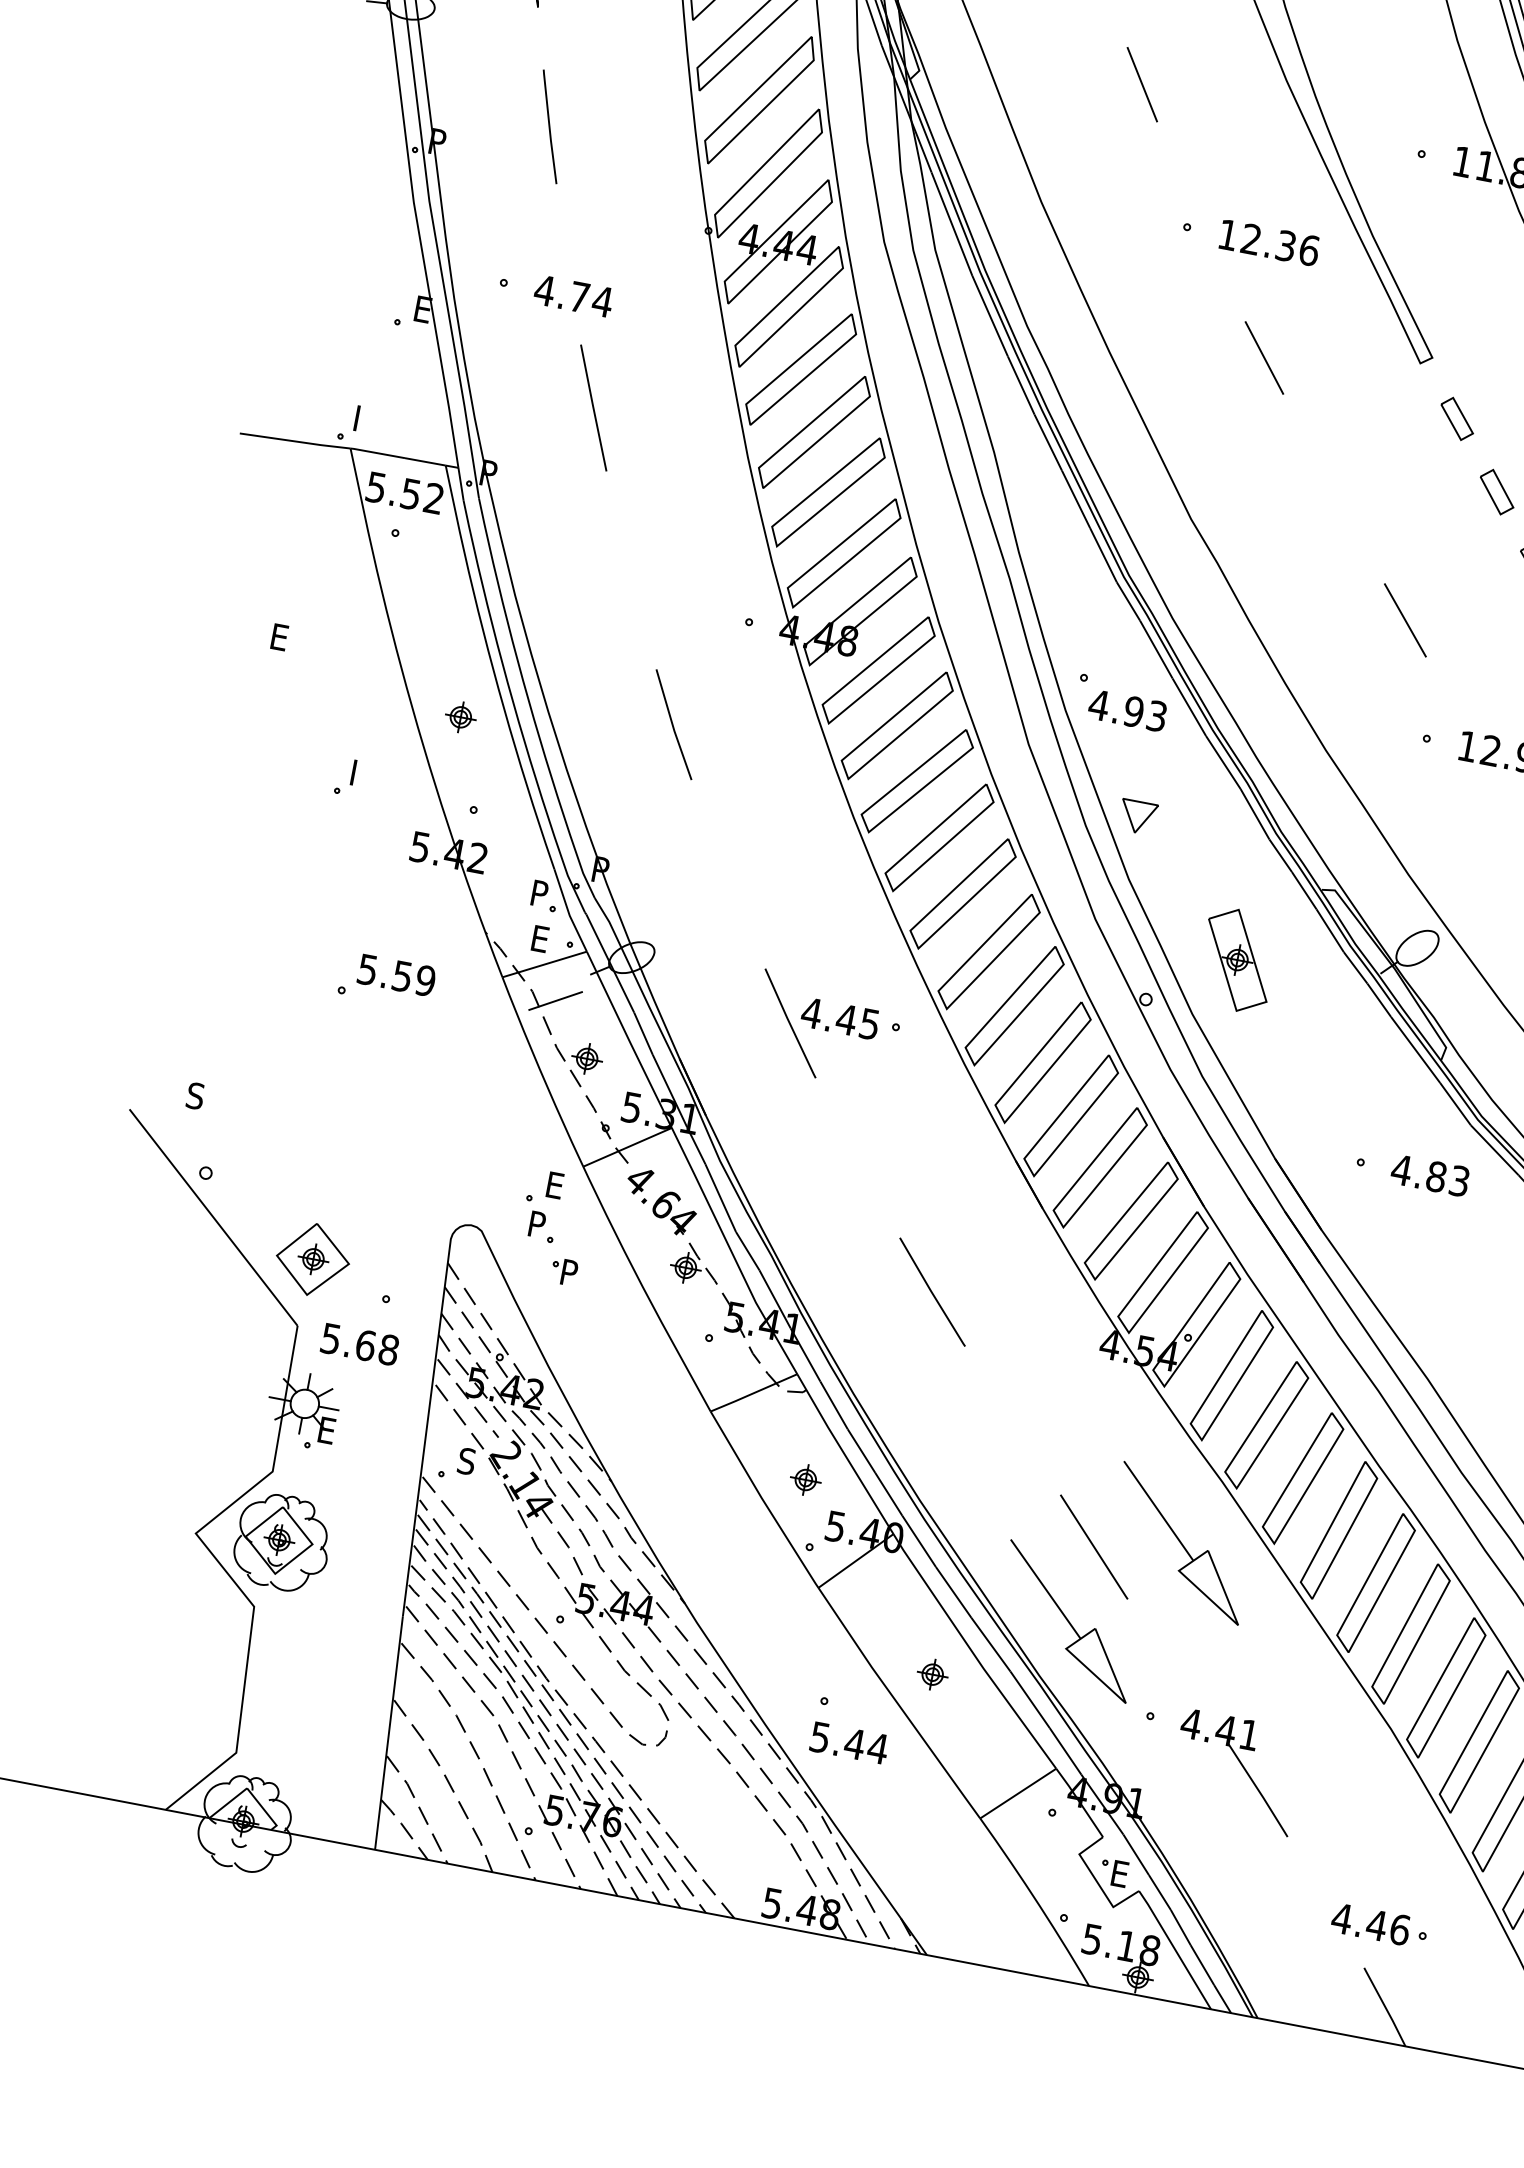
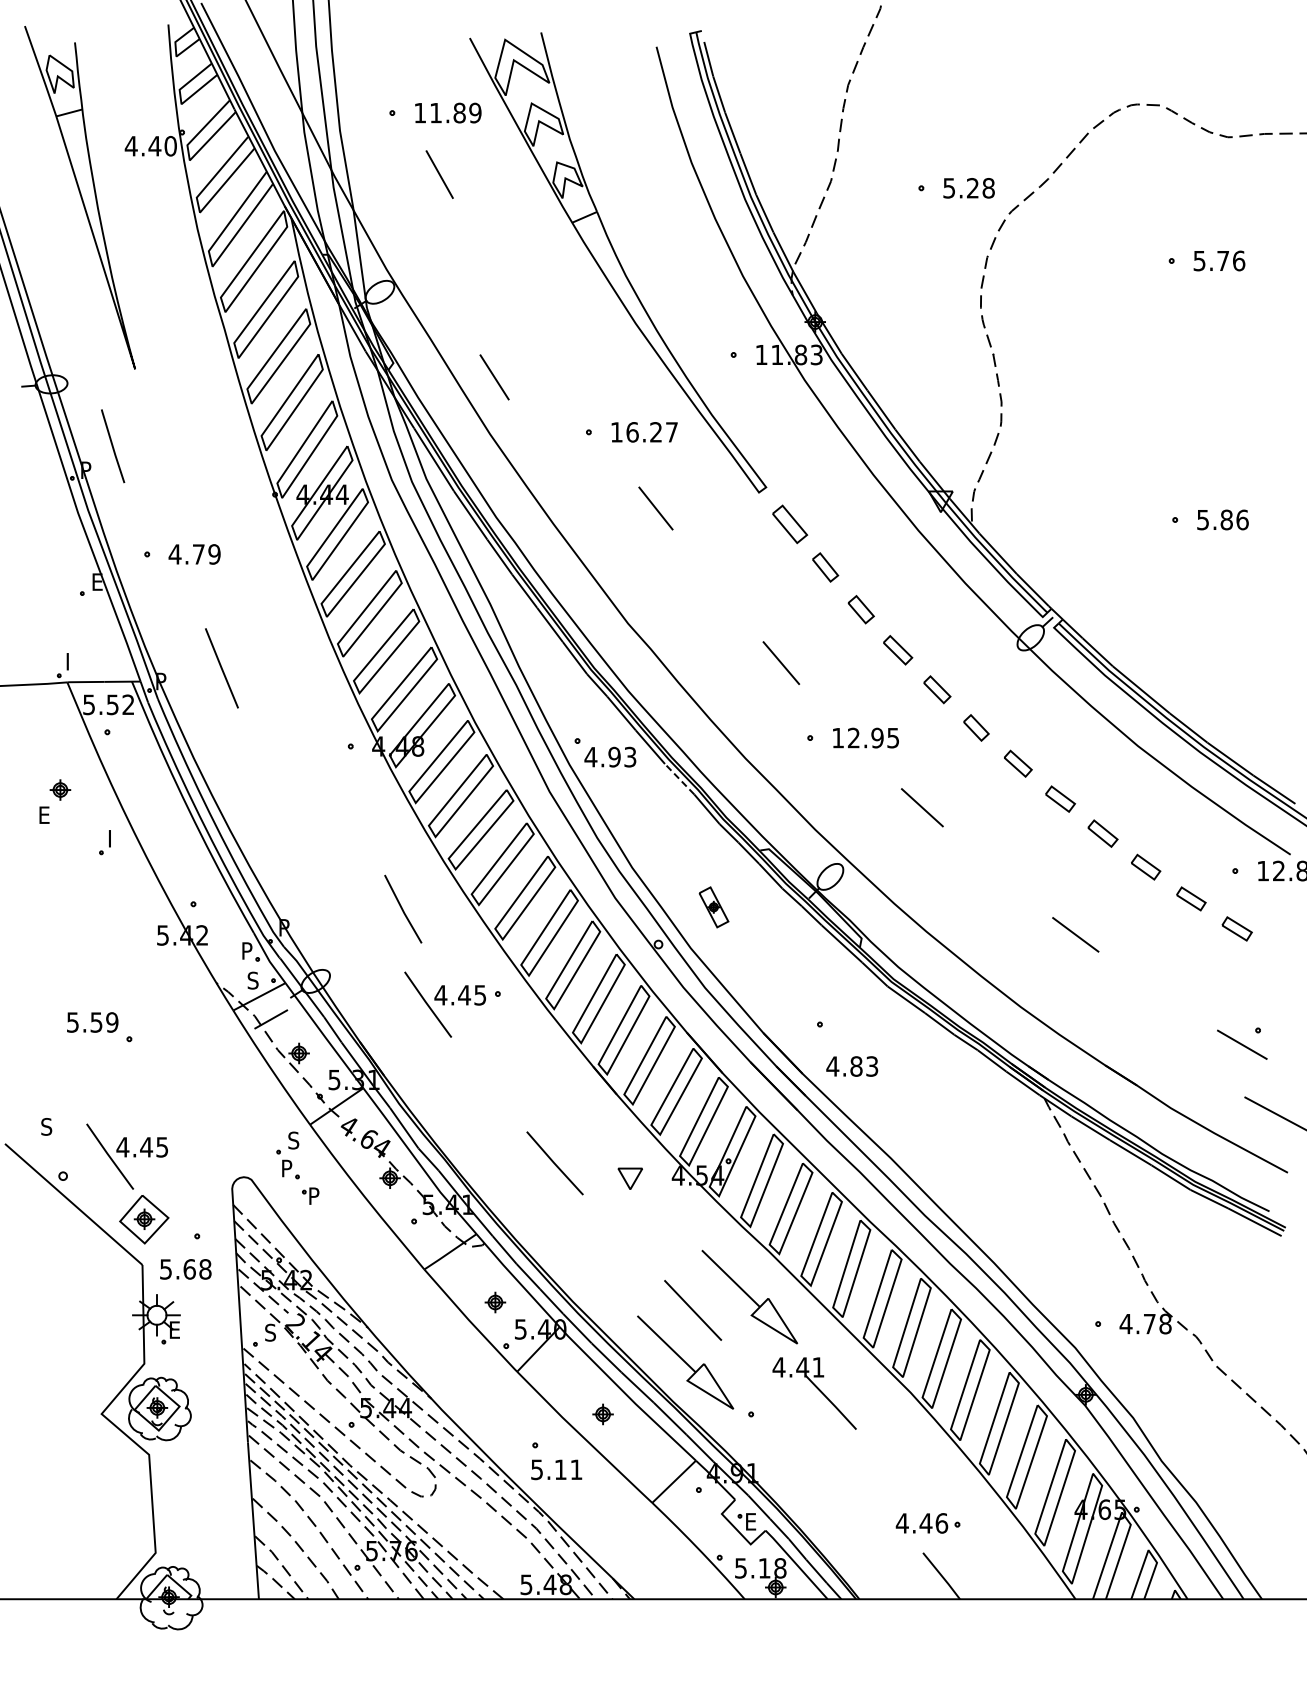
line: (1142, 84) -> (494, 377), moved
line: (550, 127) -> (113, 446), moved
text: (1280, 245) -> (652, 432), 12.36 -> 16.27
text: (602, 301) -> (214, 554), 4.74 -> 4.79
line: (593, 408) -> (221, 668), moved
part: (1457, 419) -> (790, 524), size x1.4
part: (461, 716) -> (60, 789), moved
line: (673, 723) -> (402, 908), moved
line: (1223, 761) -> (679, 778), solid -> dashed
part: (344, 776) -> (104, 842), moved
part: (1136, 816) -> (629, 1178), moved
text: (539, 938) -> (252, 980), E -> S
part: (1237, 960) -> (713, 907), size x0.6
text: (396, 975) -> (92, 1022), moved
part: (304, 1161) -> (126, 1156), added
text: (1430, 1175) -> (852, 1066), moved
text: (554, 1185) -> (293, 1140), E -> S
text: (866, 1745) -> (568, 1469), 5.44 -> 5.11
part: (1236, 1772) -> (814, 1393), moved

